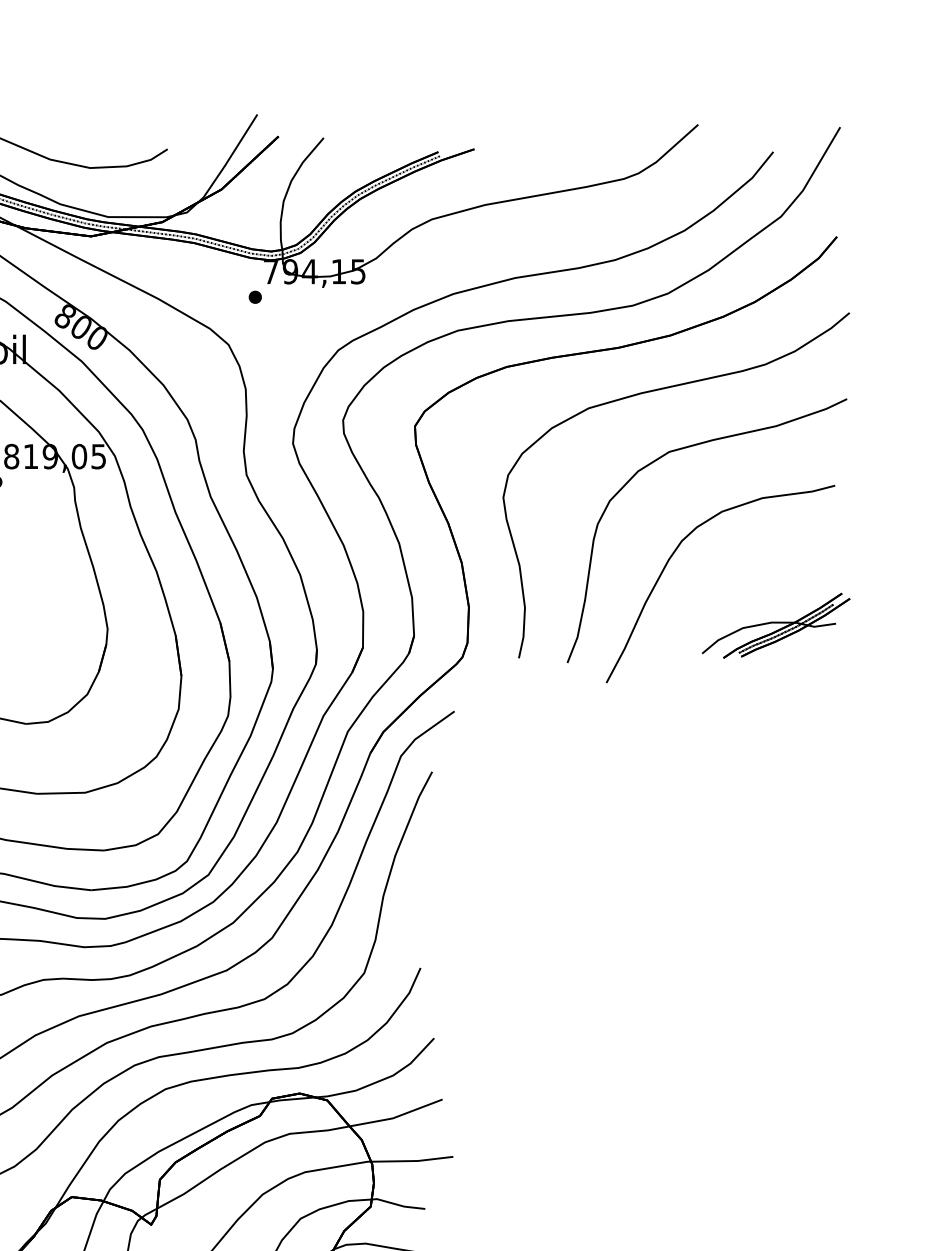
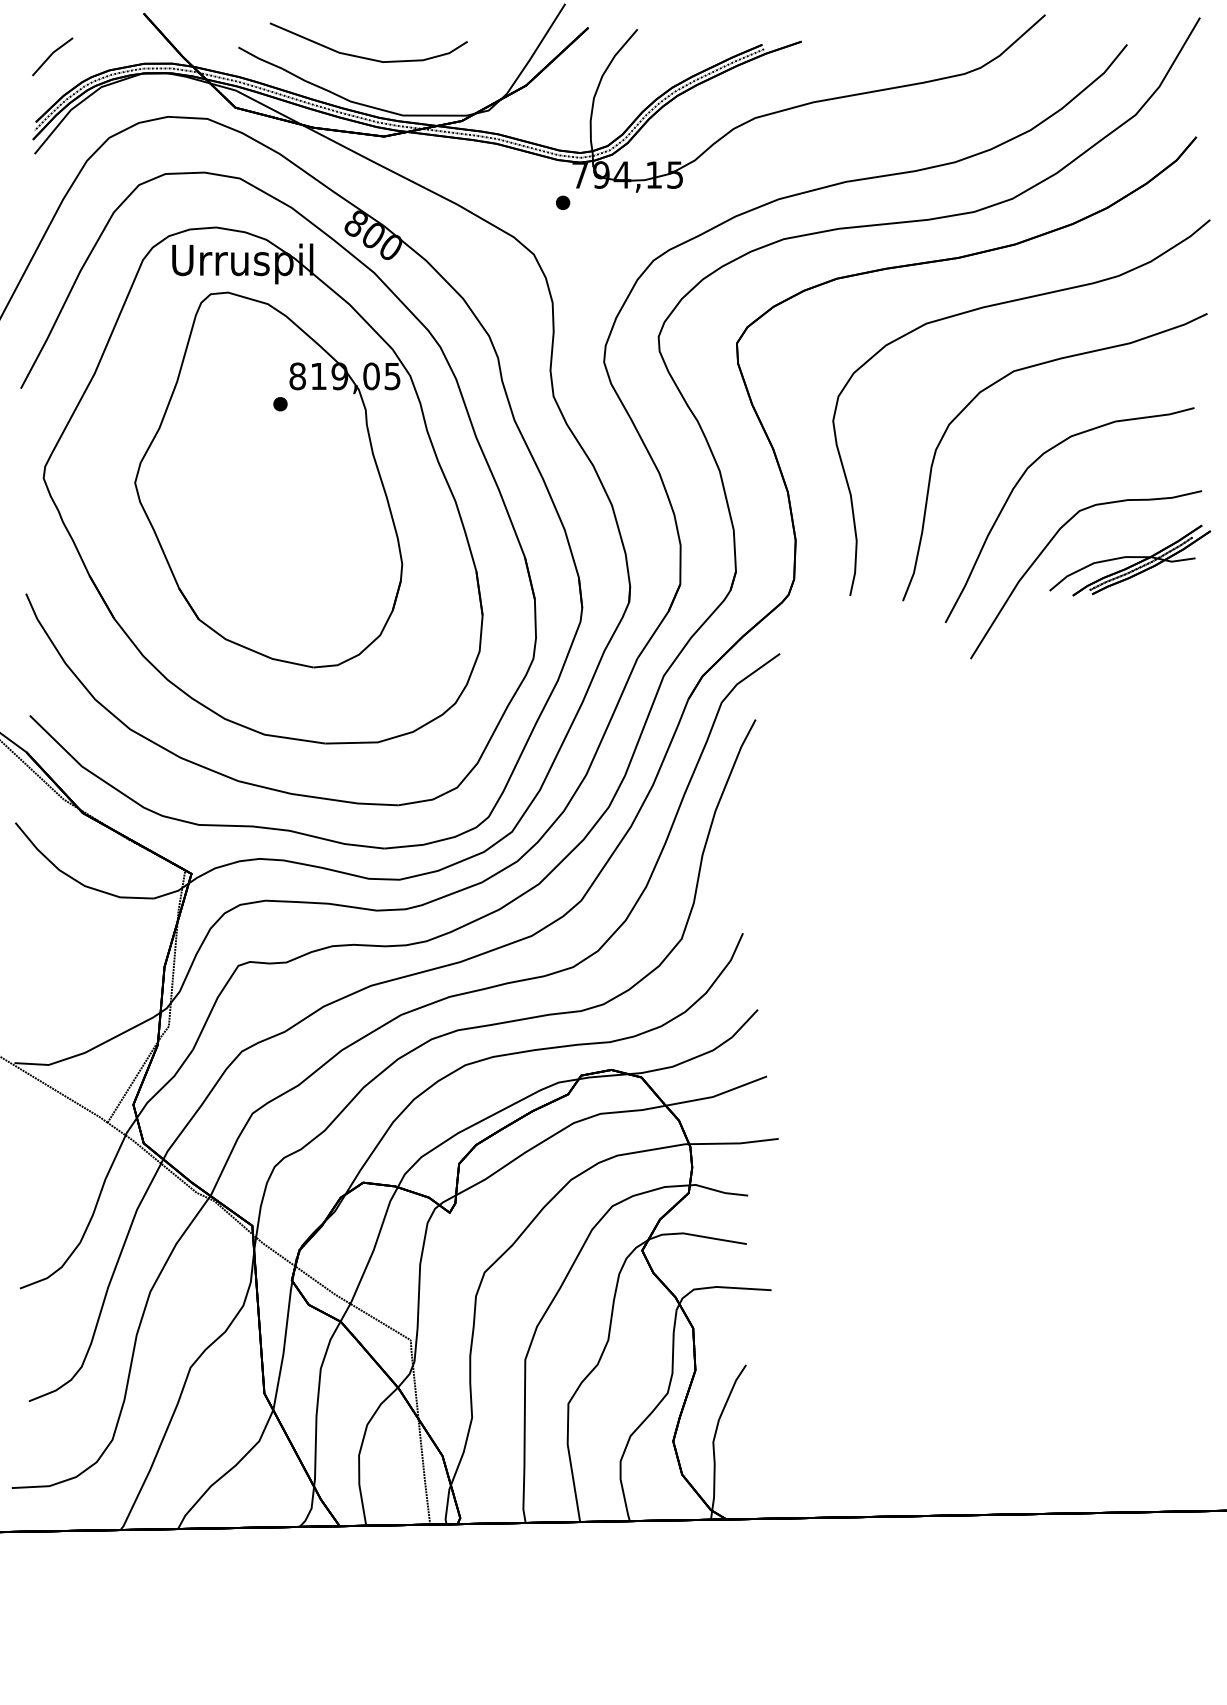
part: (702, 611) -> (1049, 544), added

